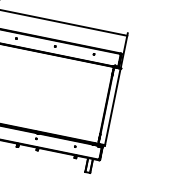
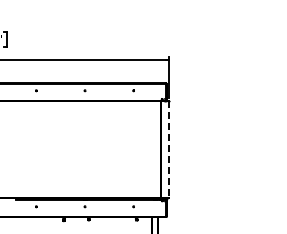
line: (112, 107) -> (169, 150), solid -> dashed

